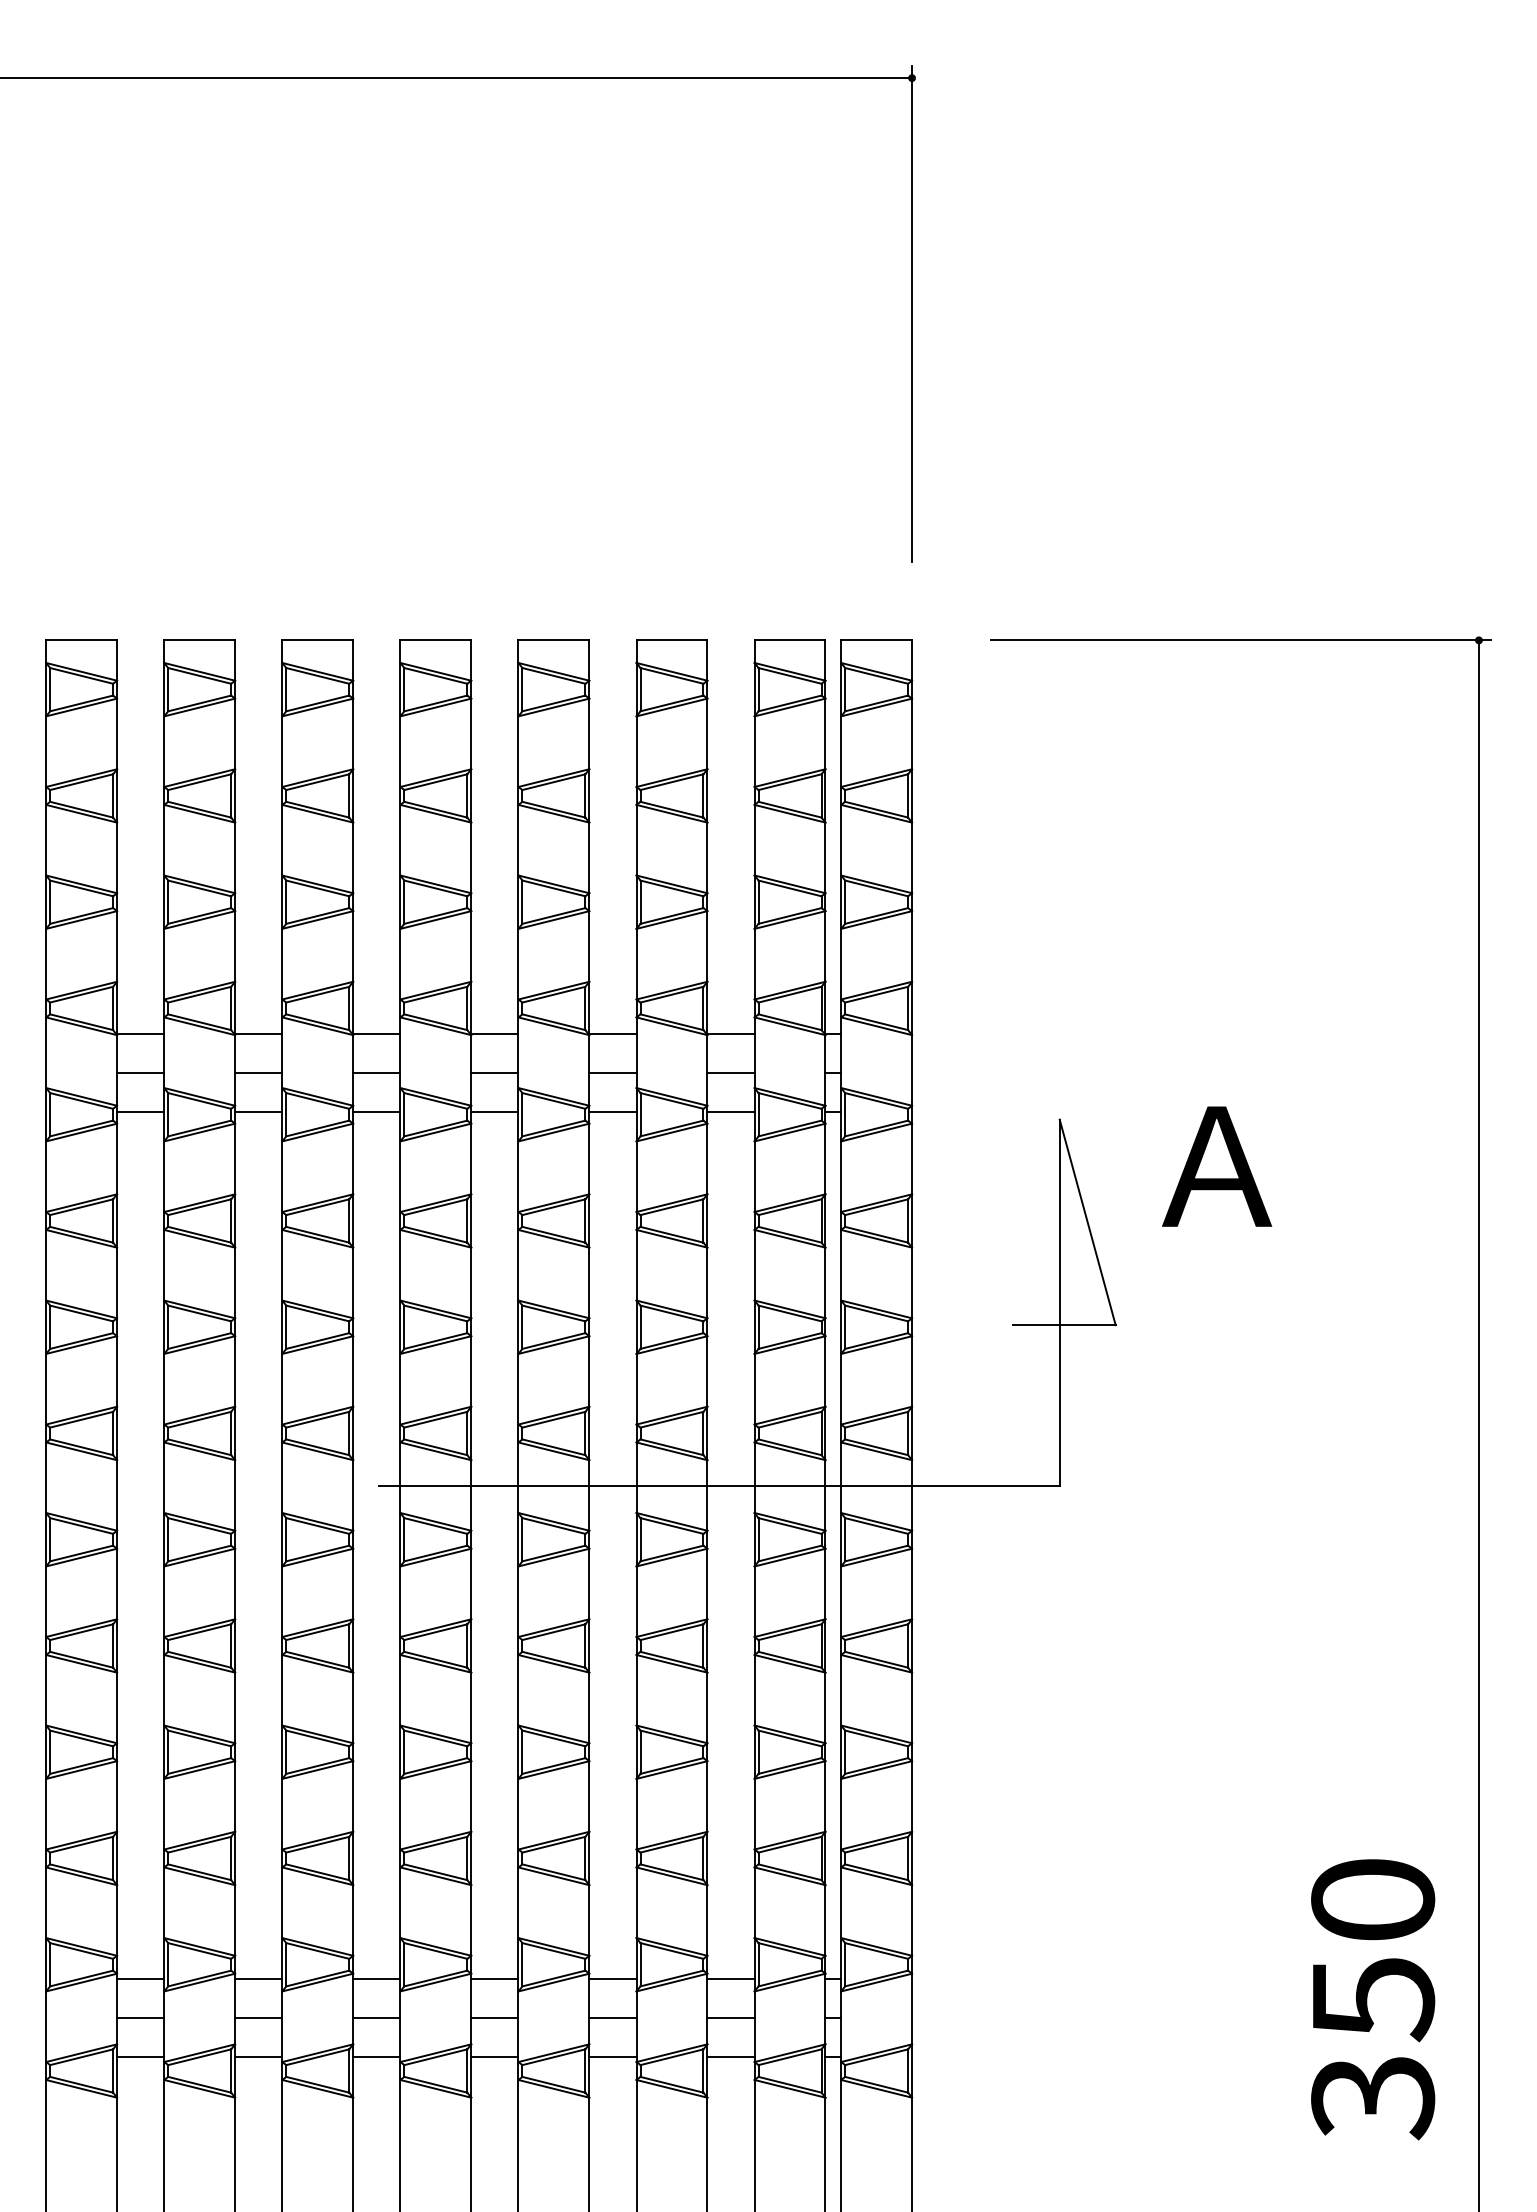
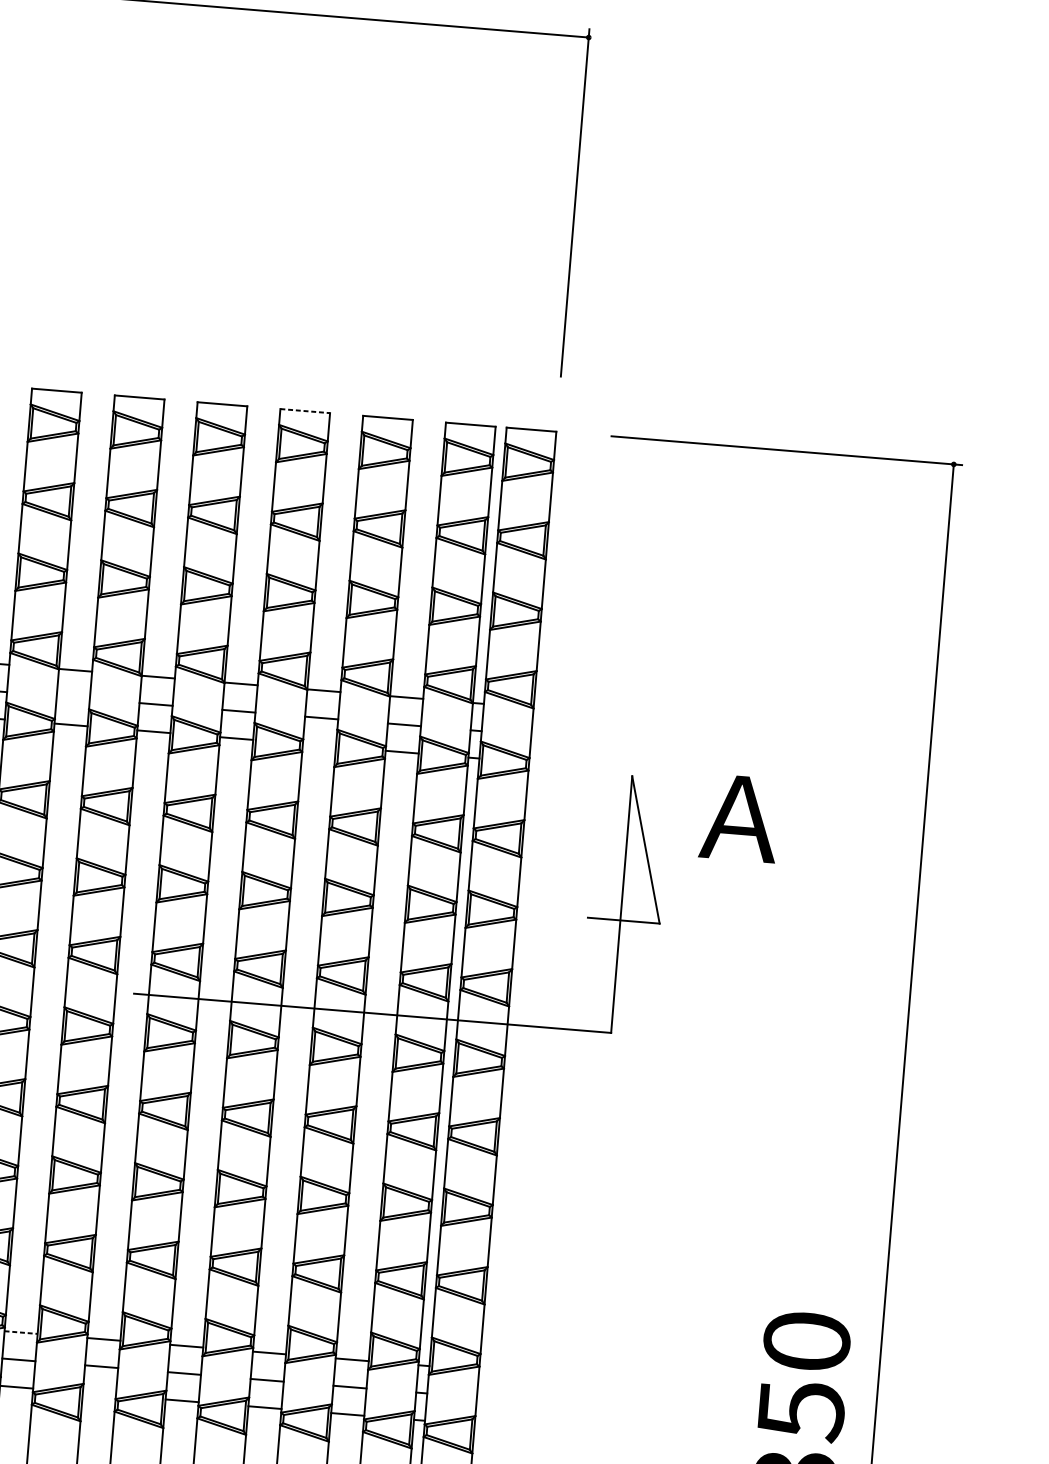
line: (554, 640) -> (305, 411), solid -> dashed
line: (258, 1073) -> (73, 697), removed
line: (612, 1112) -> (319, 745), removed
line: (258, 1978) -> (20, 1332), solid -> dashed
line: (376, 2056) -> (99, 1393), removed

